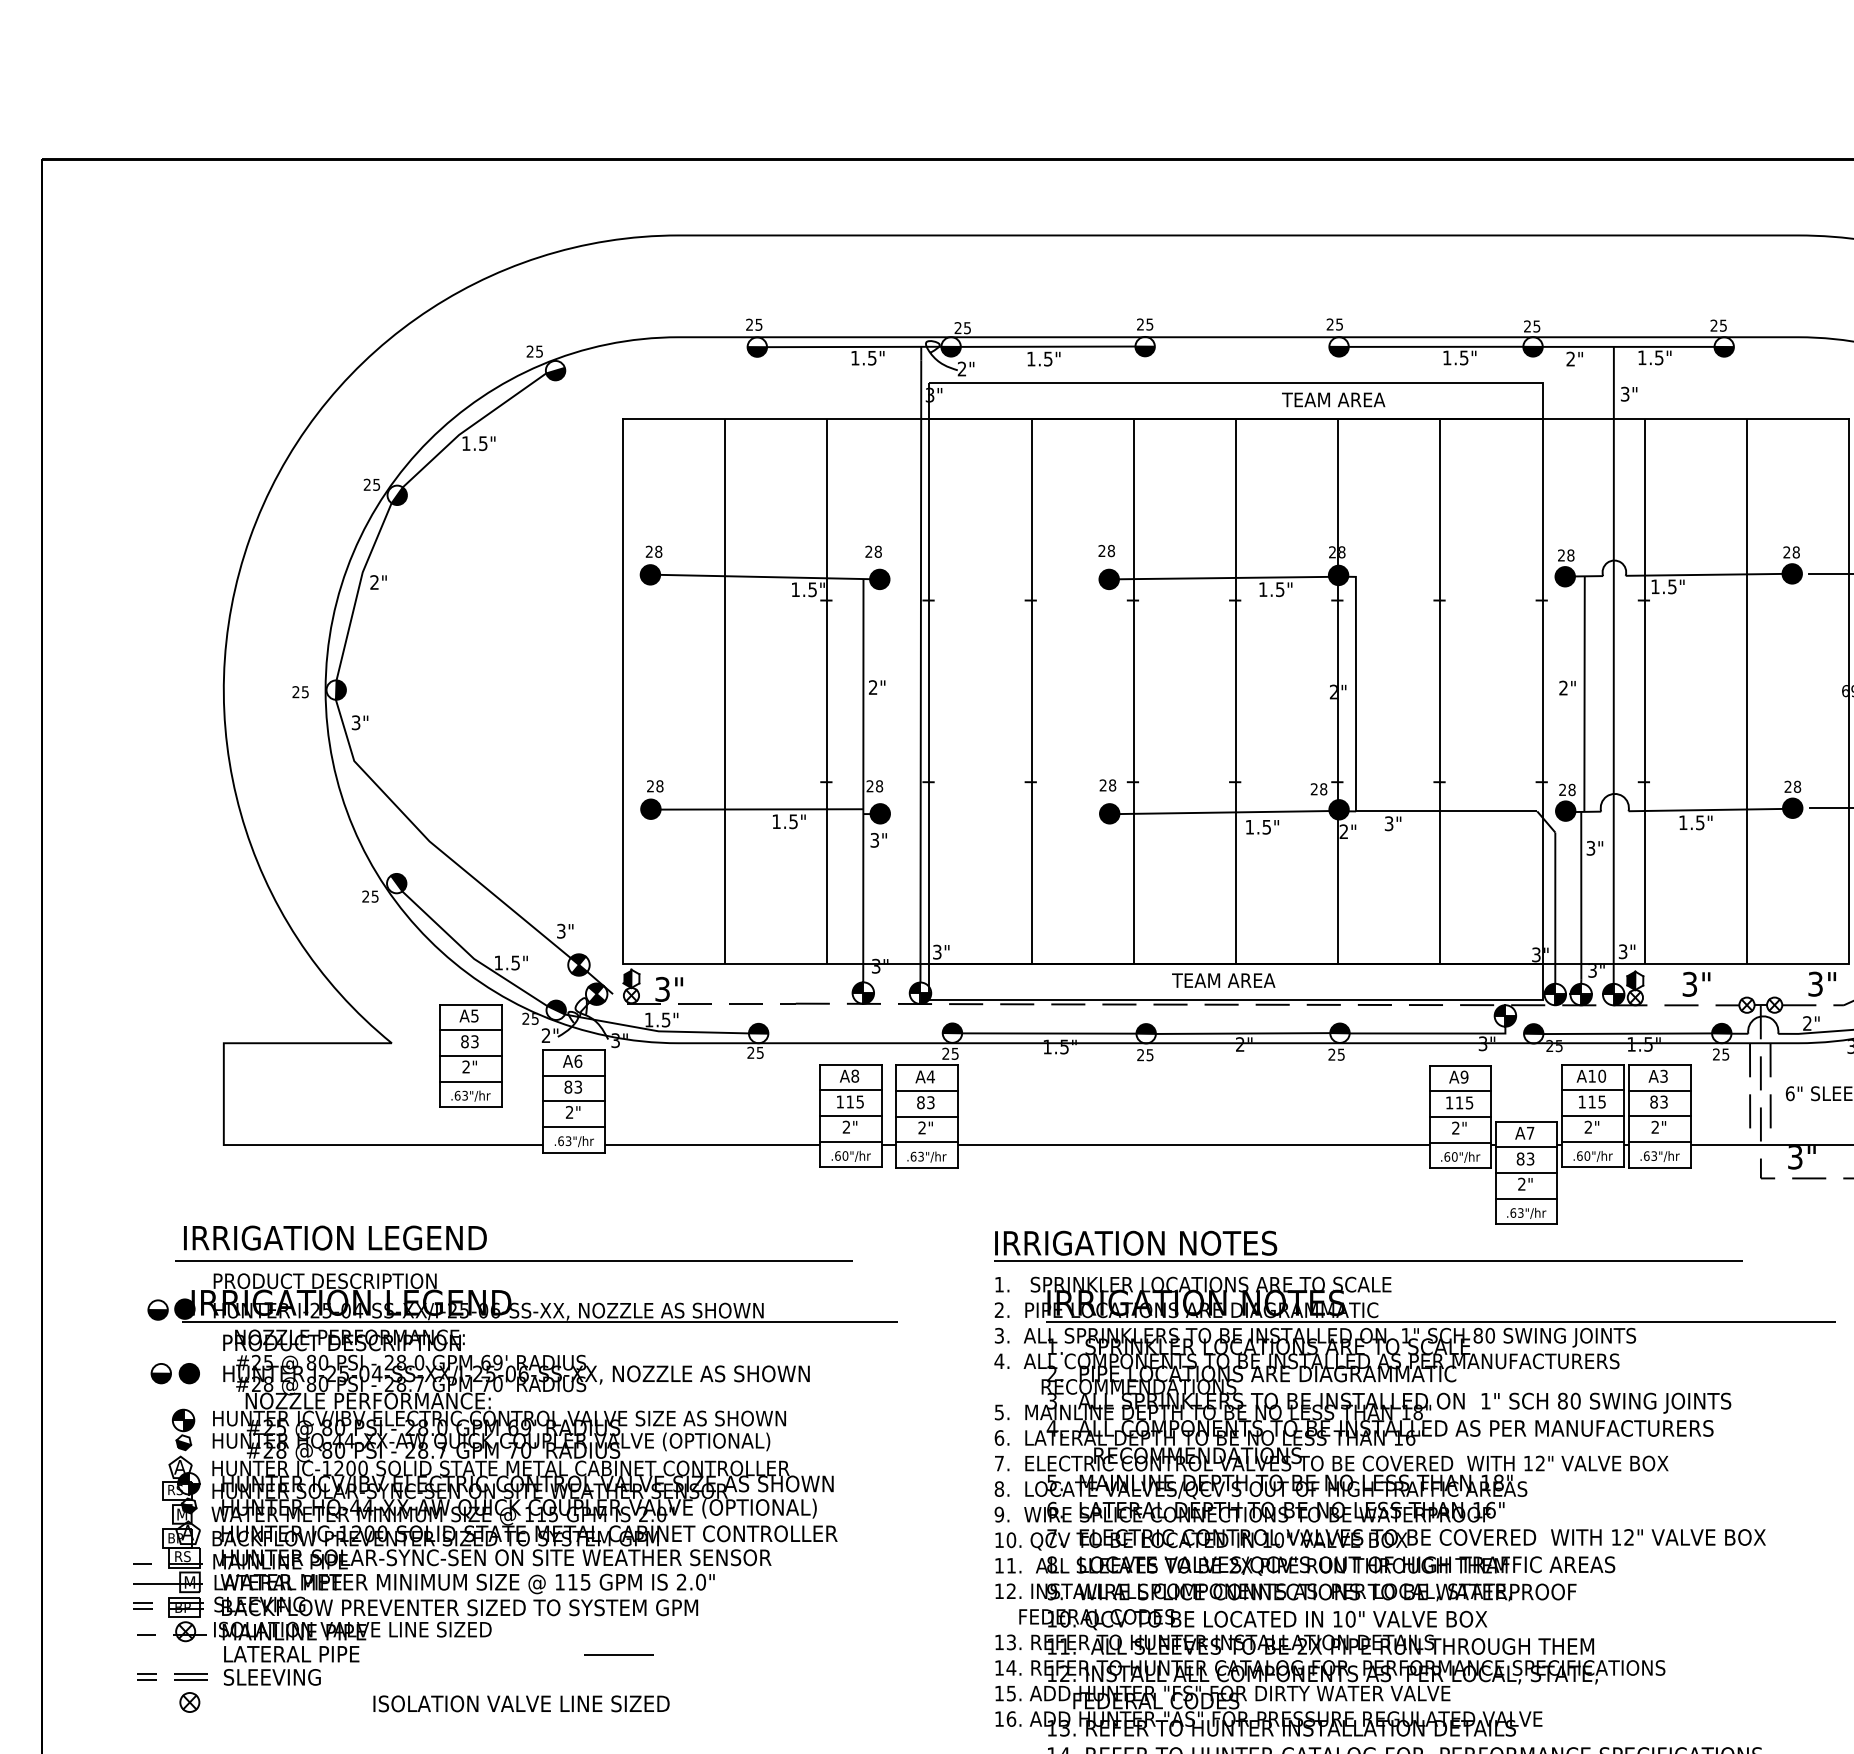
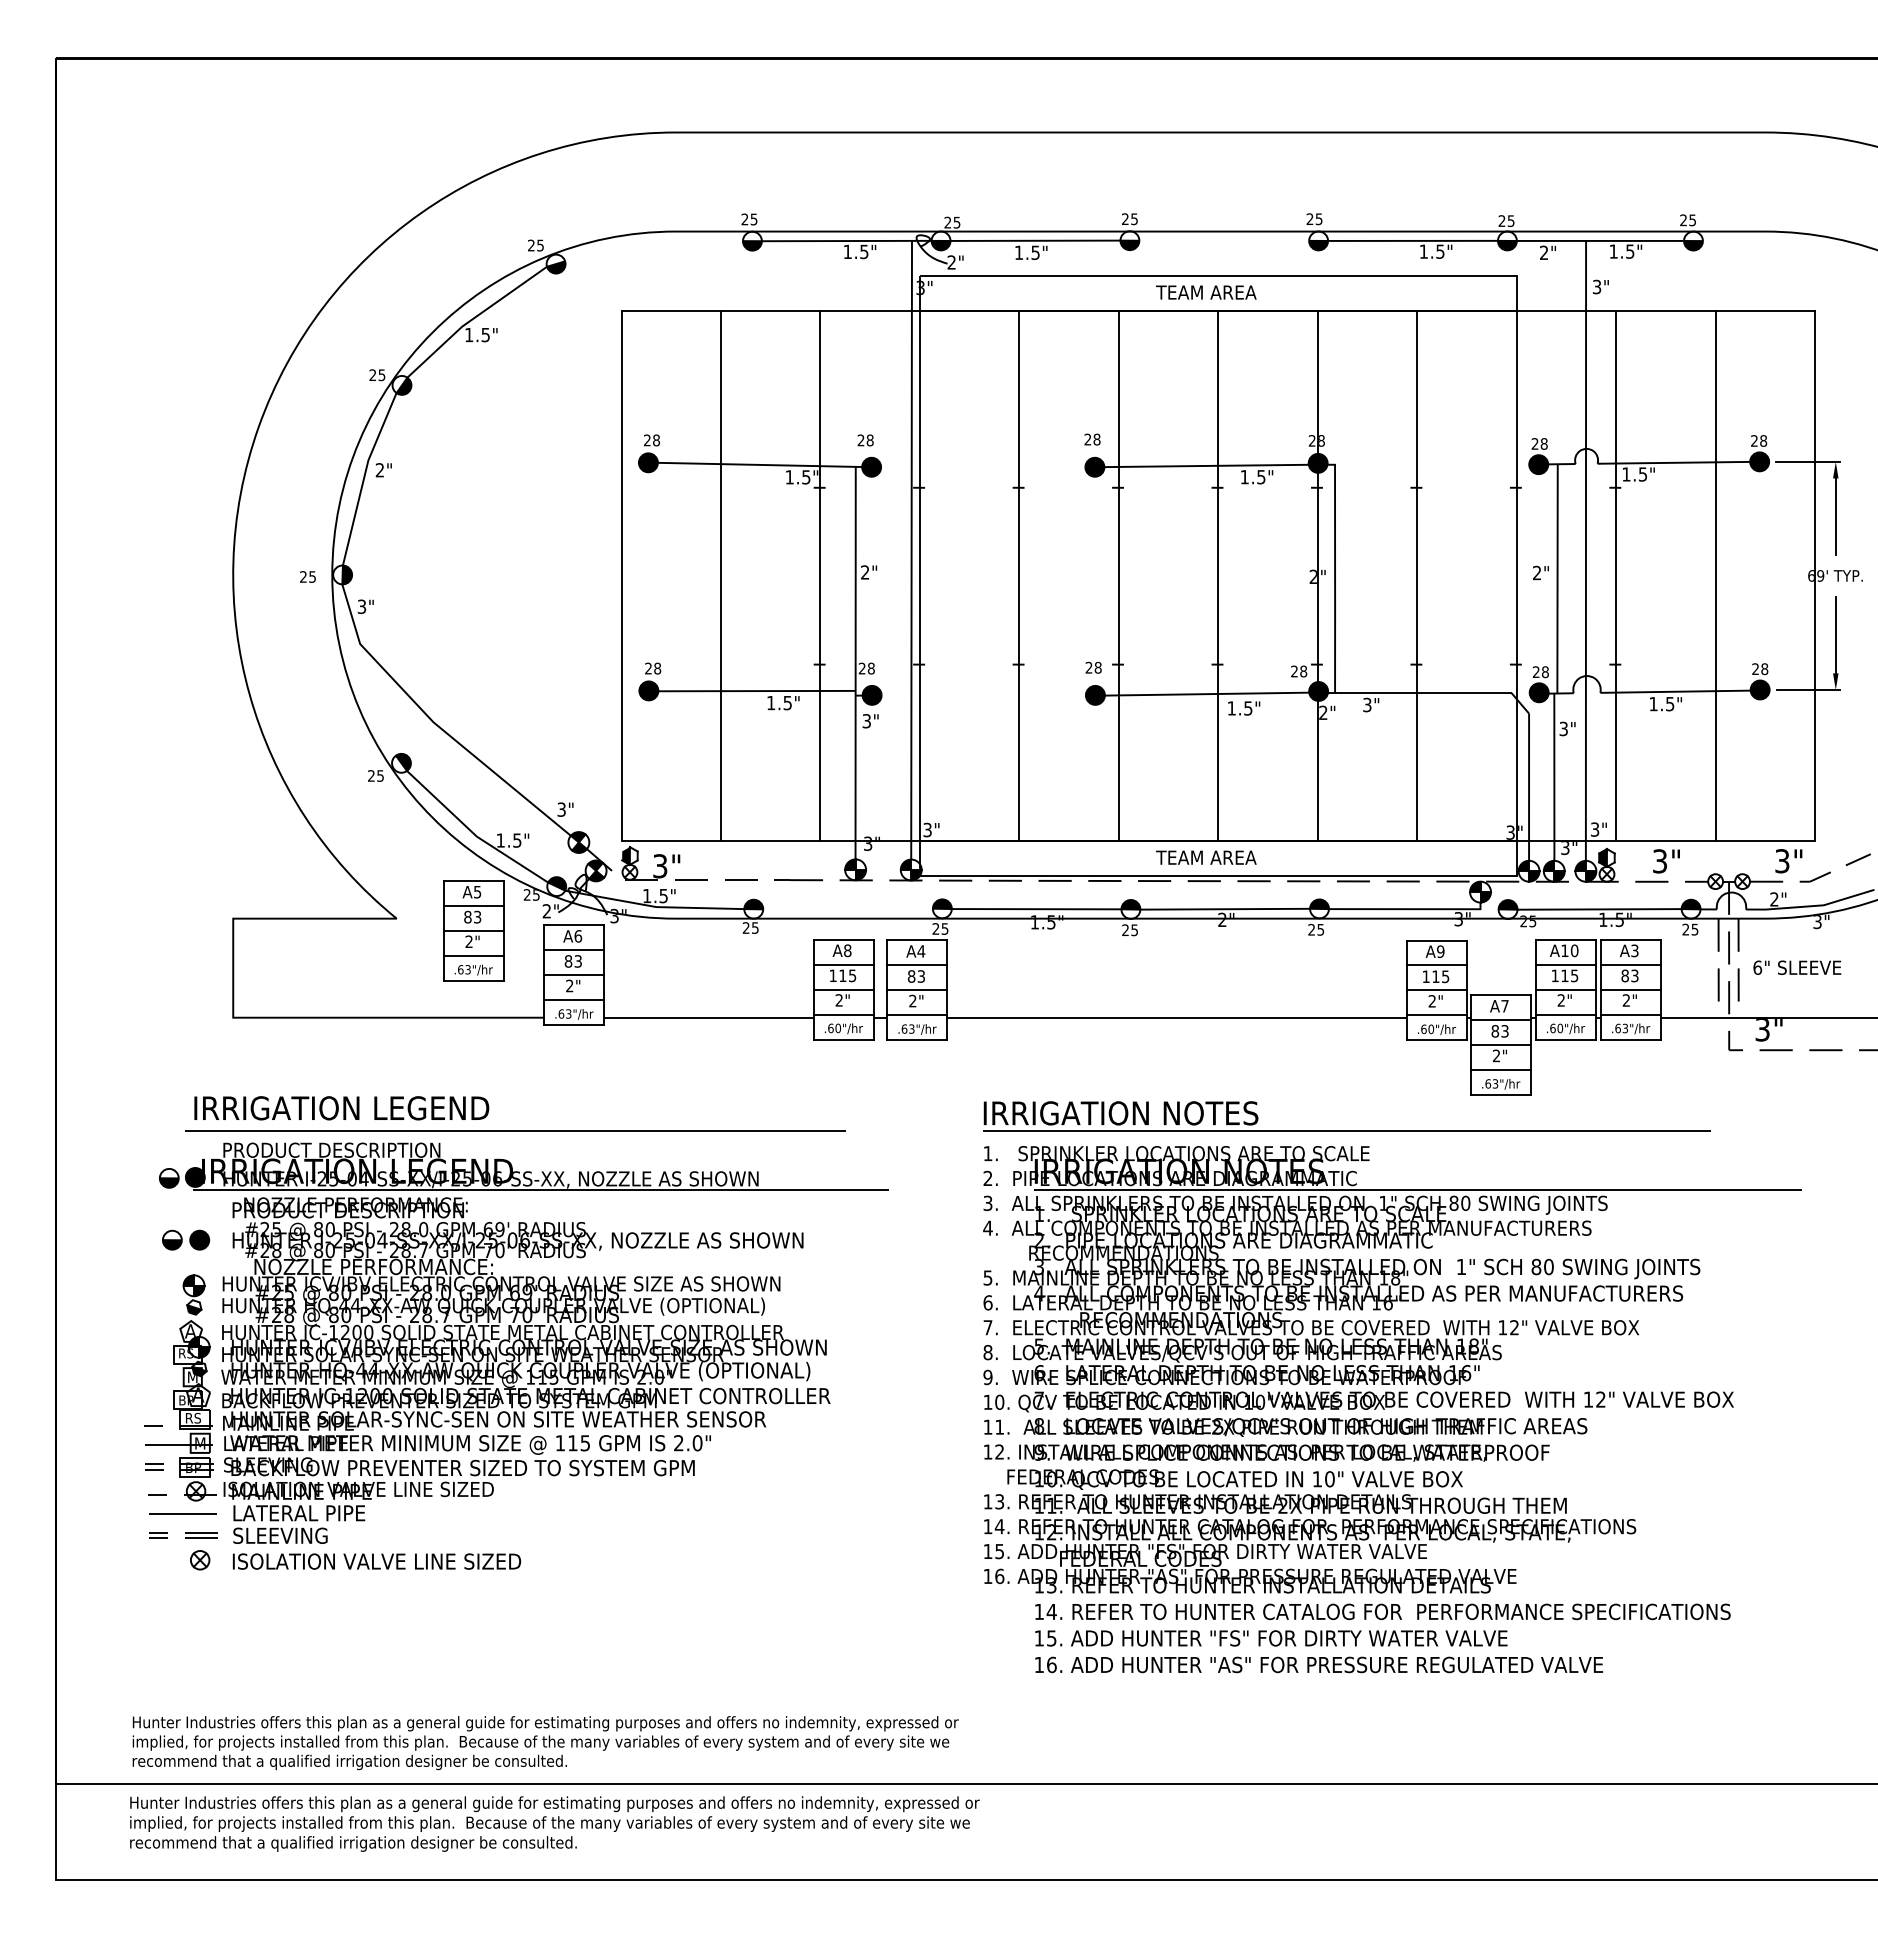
text: (1333, 399) -> (1206, 292), moved
line: (618, 1654) -> (182, 1513), moved
text: (521, 1703) -> (376, 1561), moved

